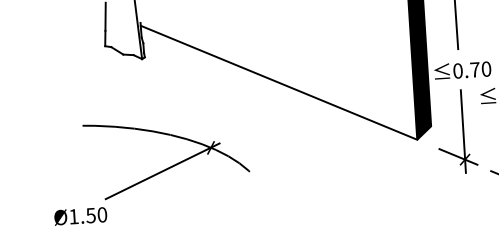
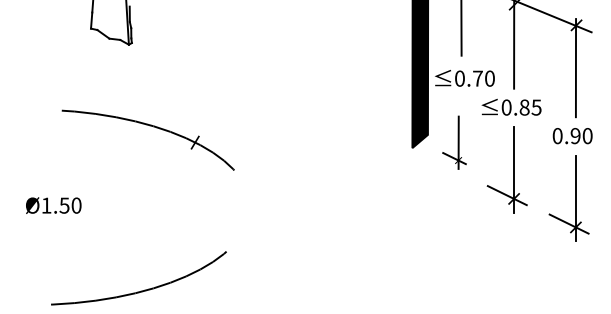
line: (278, 82) -> (270, 78), removed
part: (456, 131) -> (454, 142), size x0.6
line: (162, 170) -> (142, 163), removed

